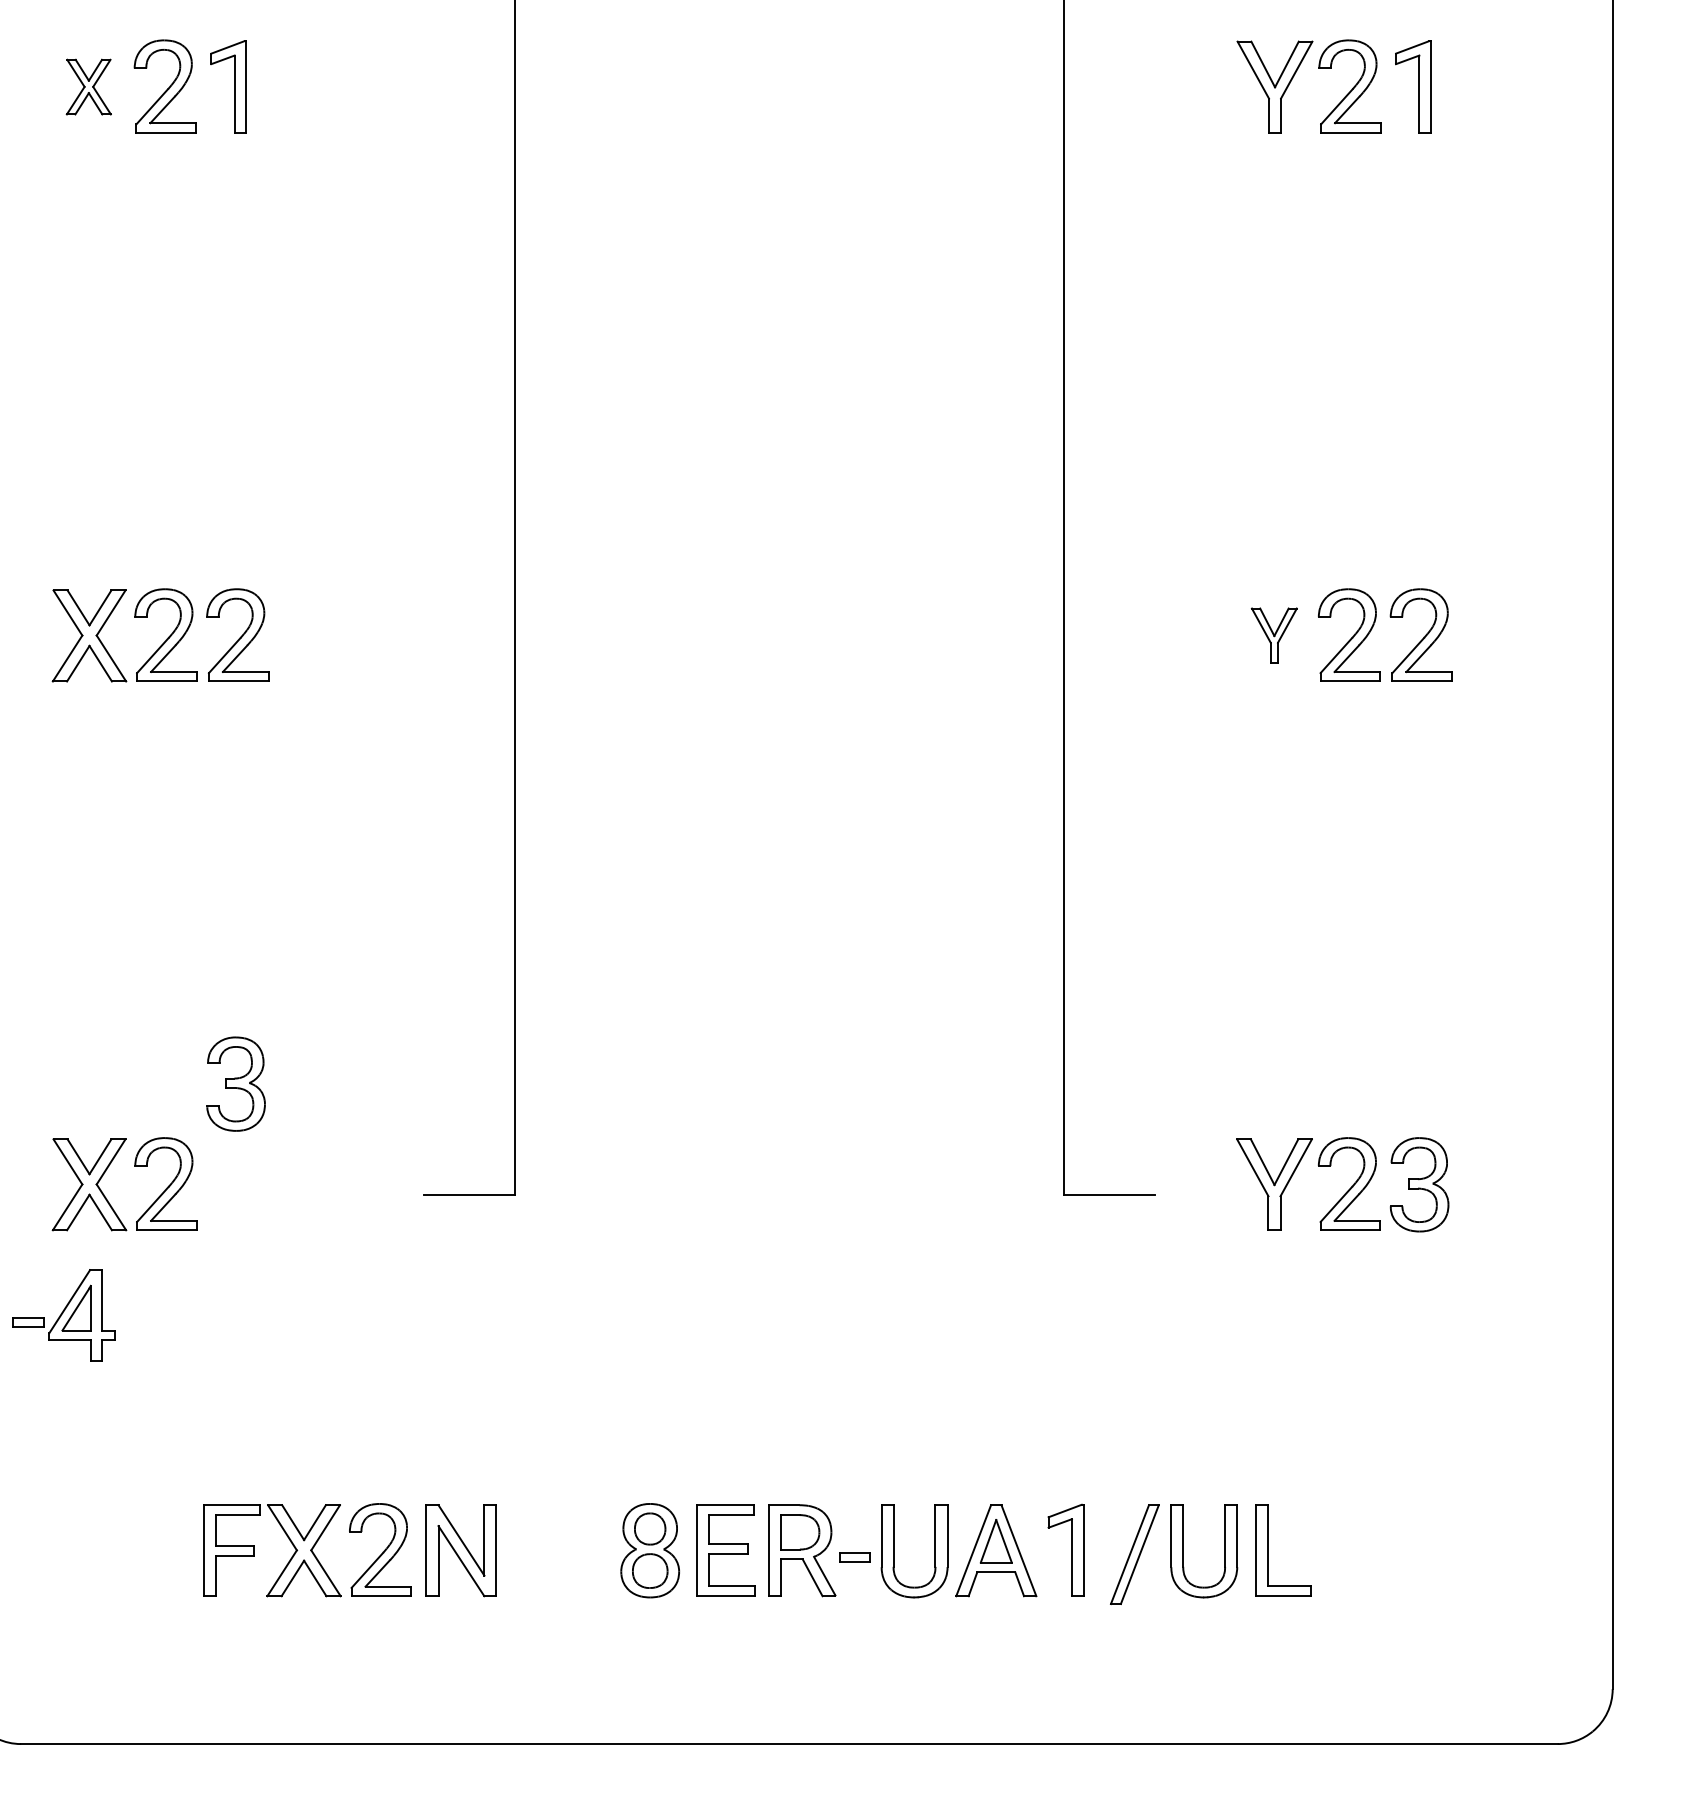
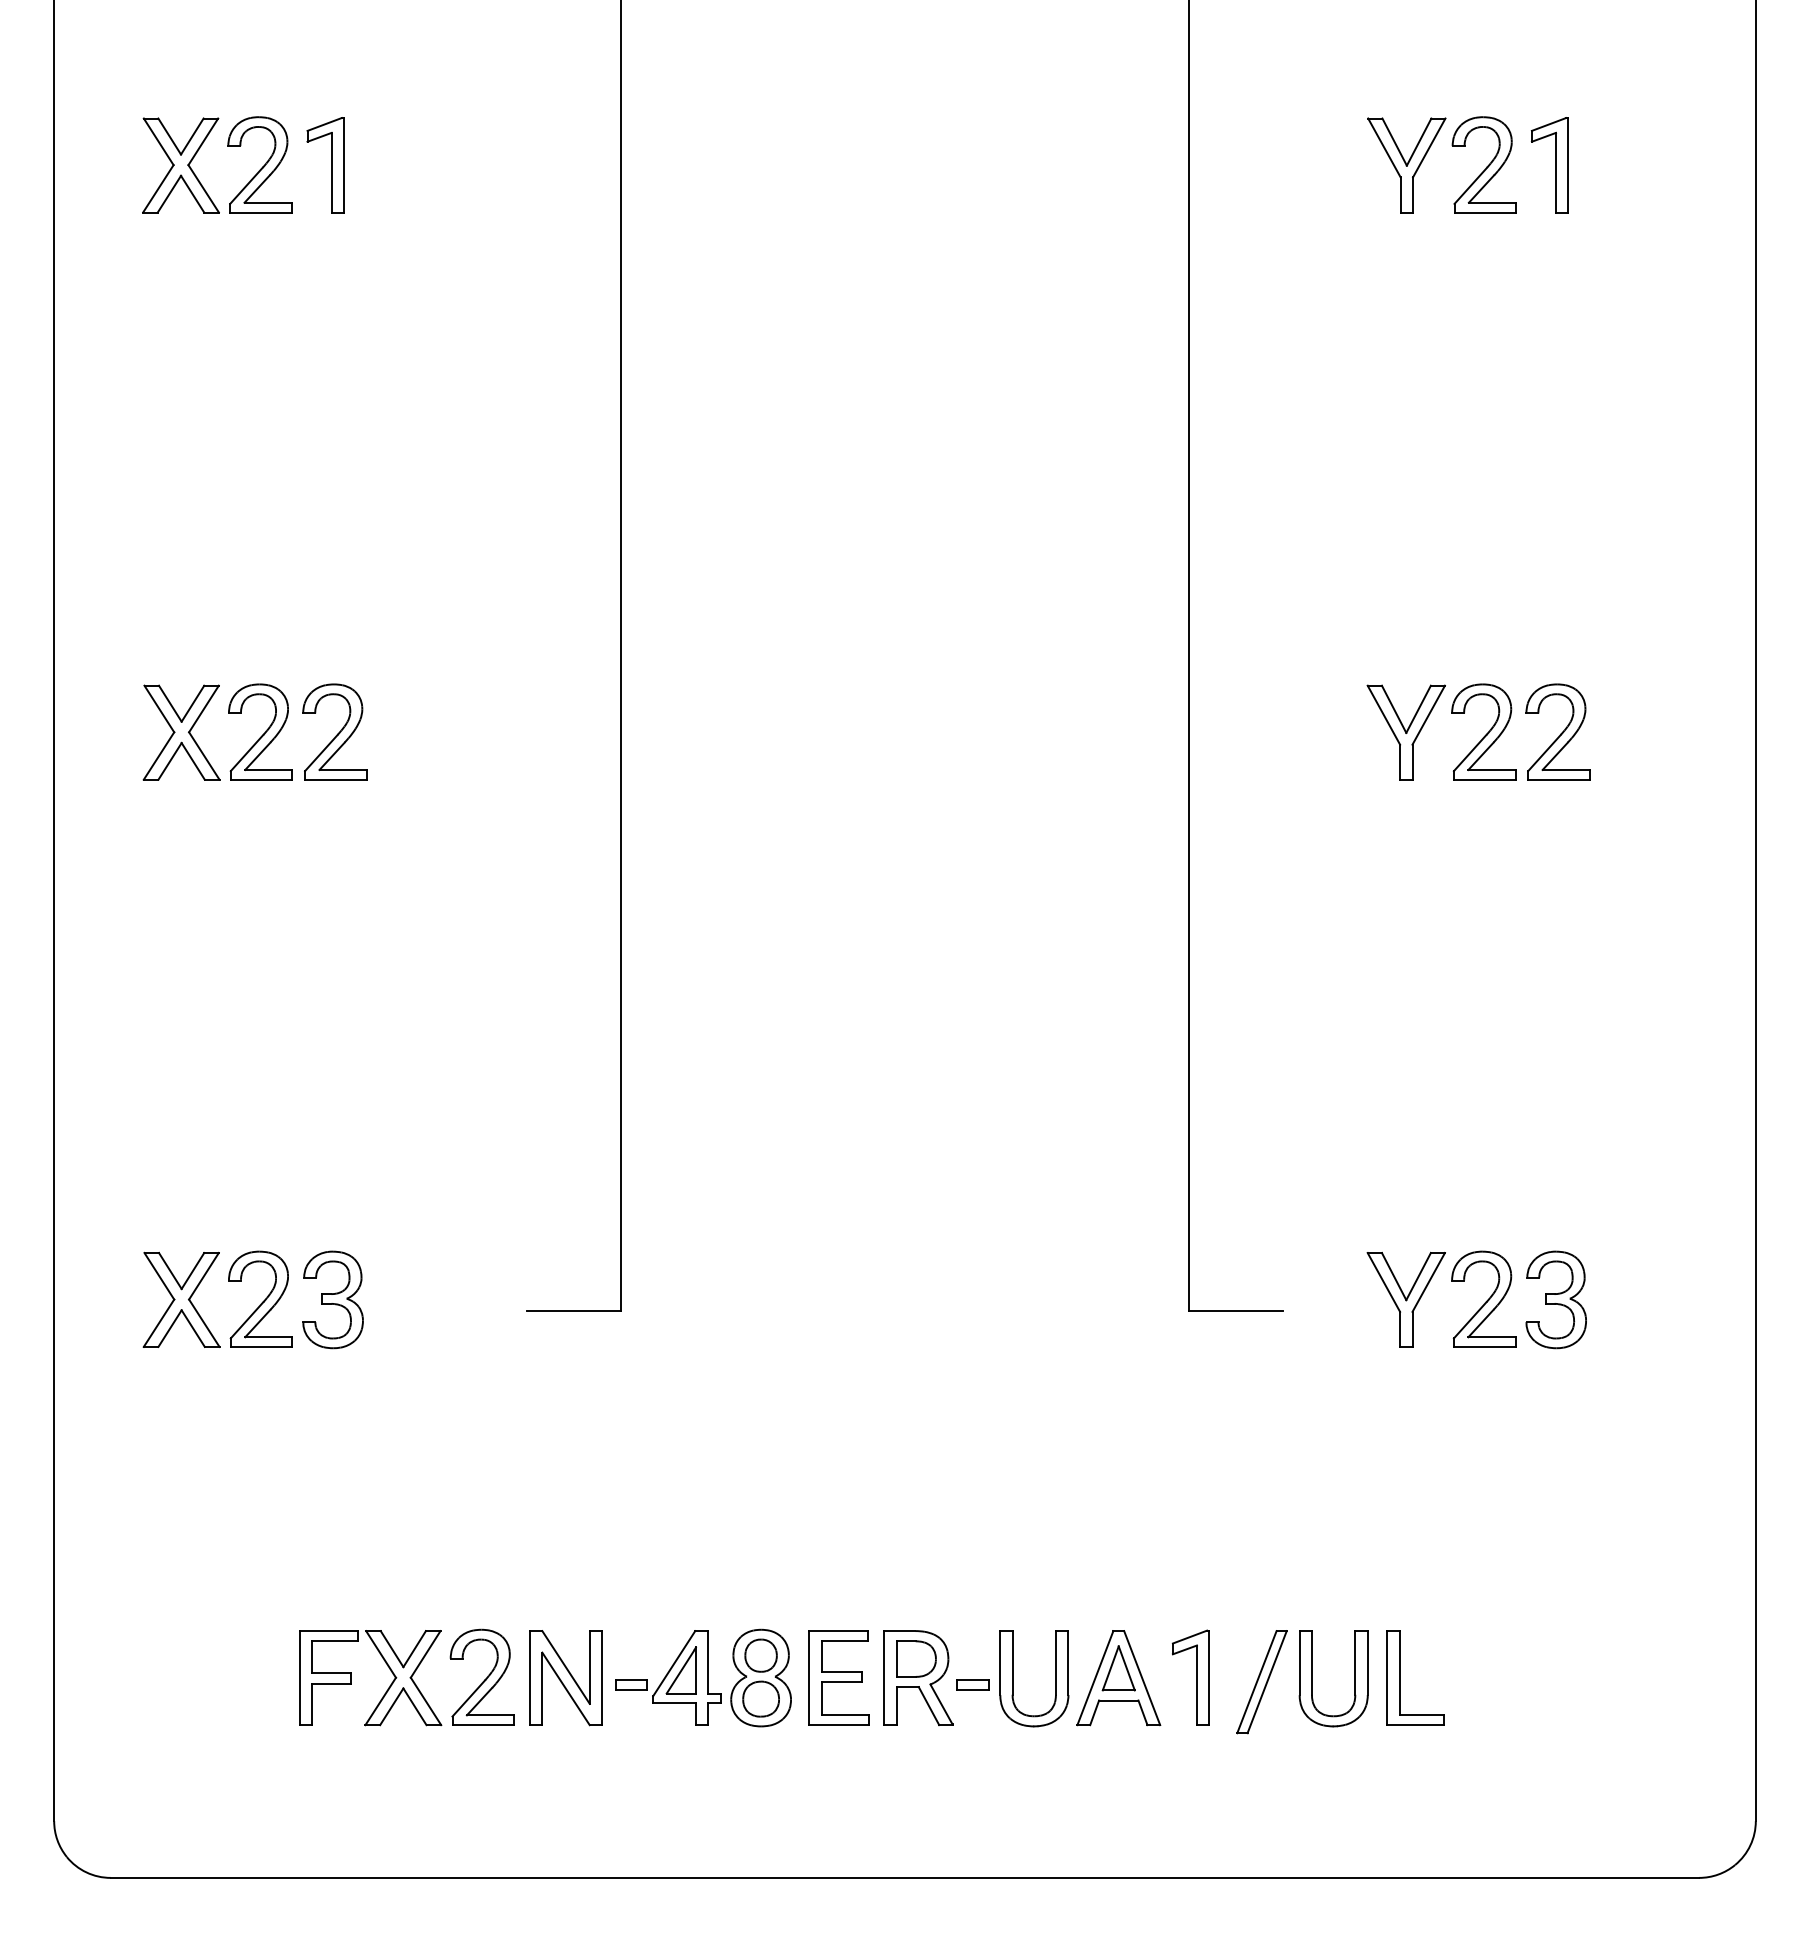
part: (88, 87) -> (180, 165), size x1.67
part: (1273, 635) -> (1405, 732), size x1.67
part: (235, 1083) -> (332, 1299), moved
part: (64, 1315) -> (668, 1677), moved

